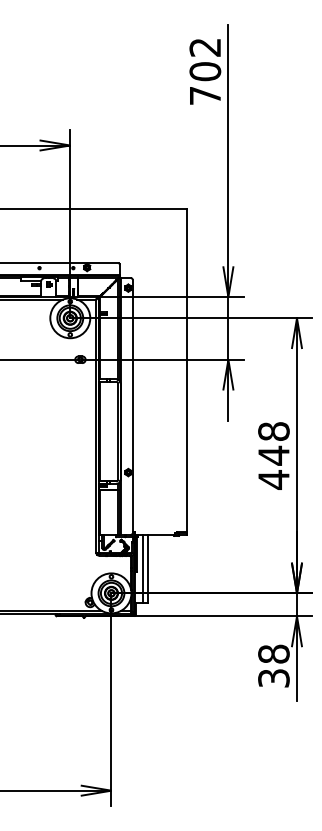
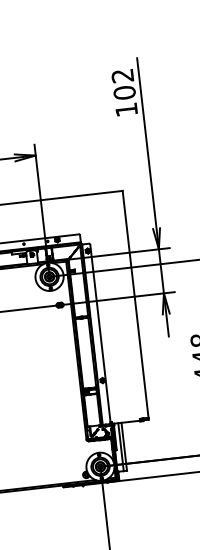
text: (205, 95) -> (126, 109), 702 -> 102

